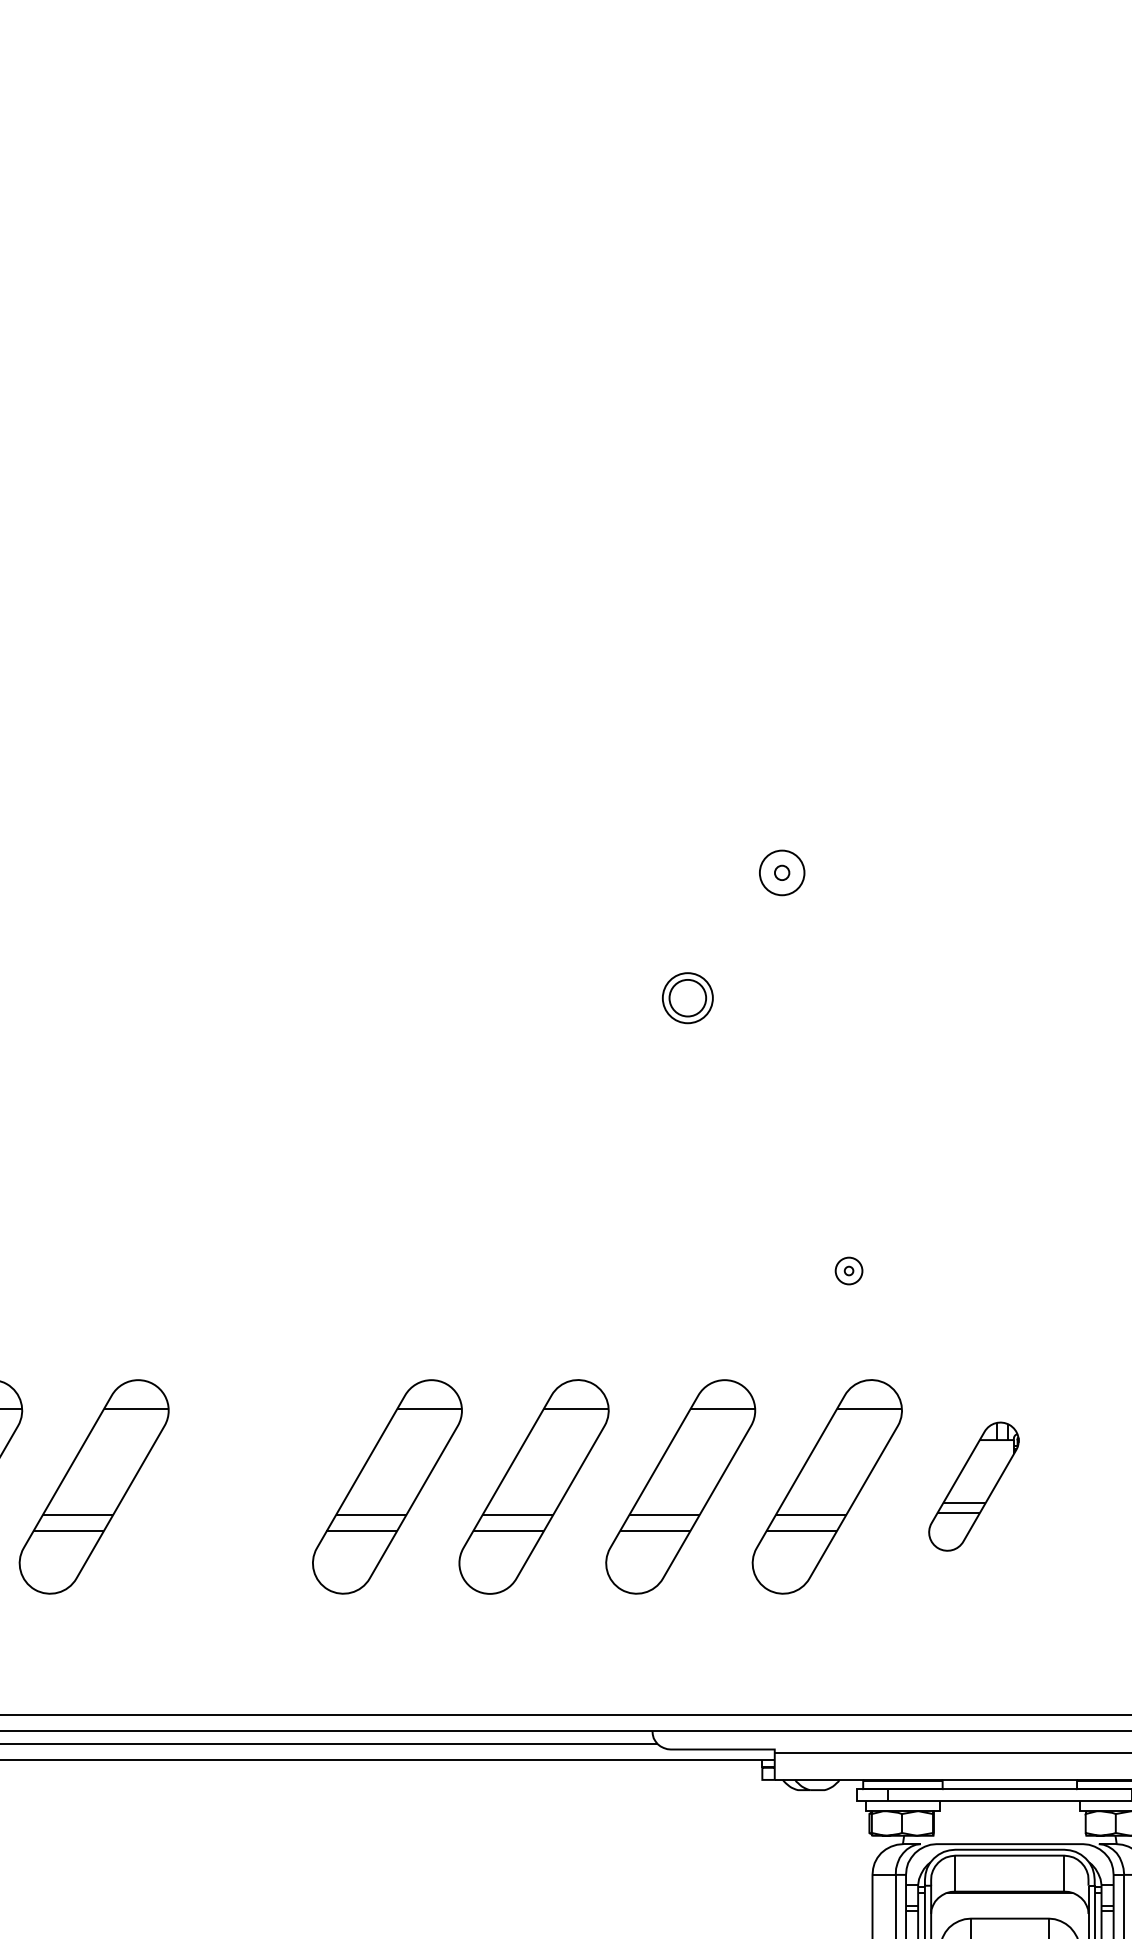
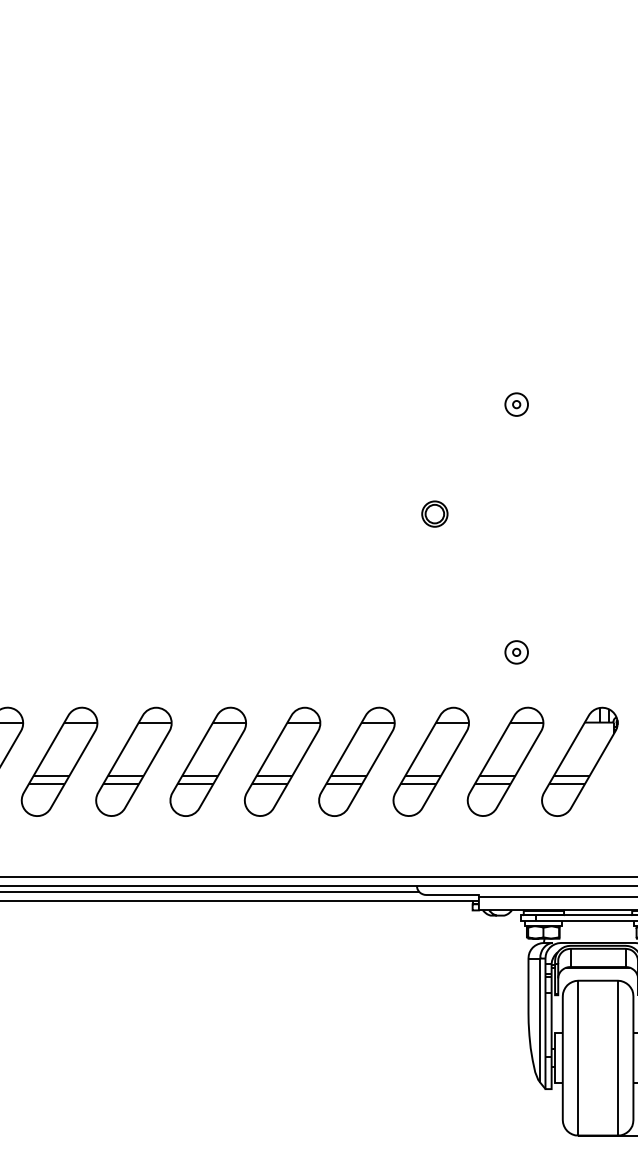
part: (781, 872) -> (516, 404), moved
part: (848, 1271) -> (516, 652), size x1.67
part: (239, 1486) -> (207, 761), added
part: (973, 1486) -> (579, 761), size x1.67

